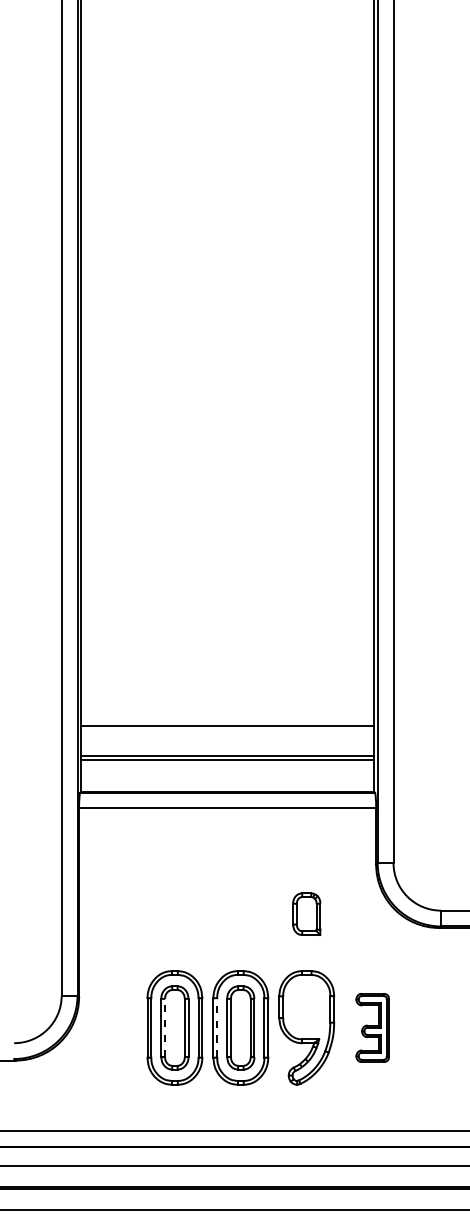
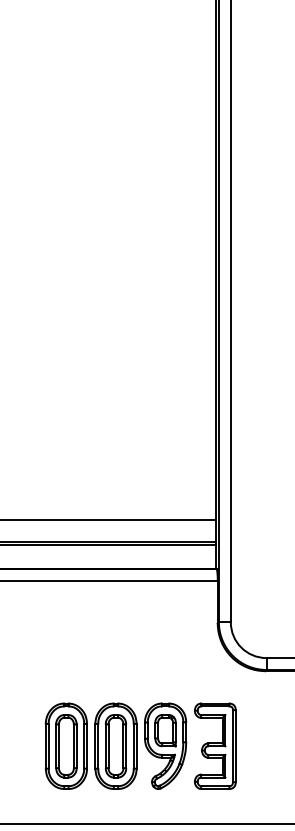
part: (306, 913) -> (165, 730), moved
line: (165, 1027) -> (59, 745), dashed -> solid
line: (217, 1027) -> (98, 745), dashed -> solid
part: (372, 1027) -> (215, 745), size x1.67

